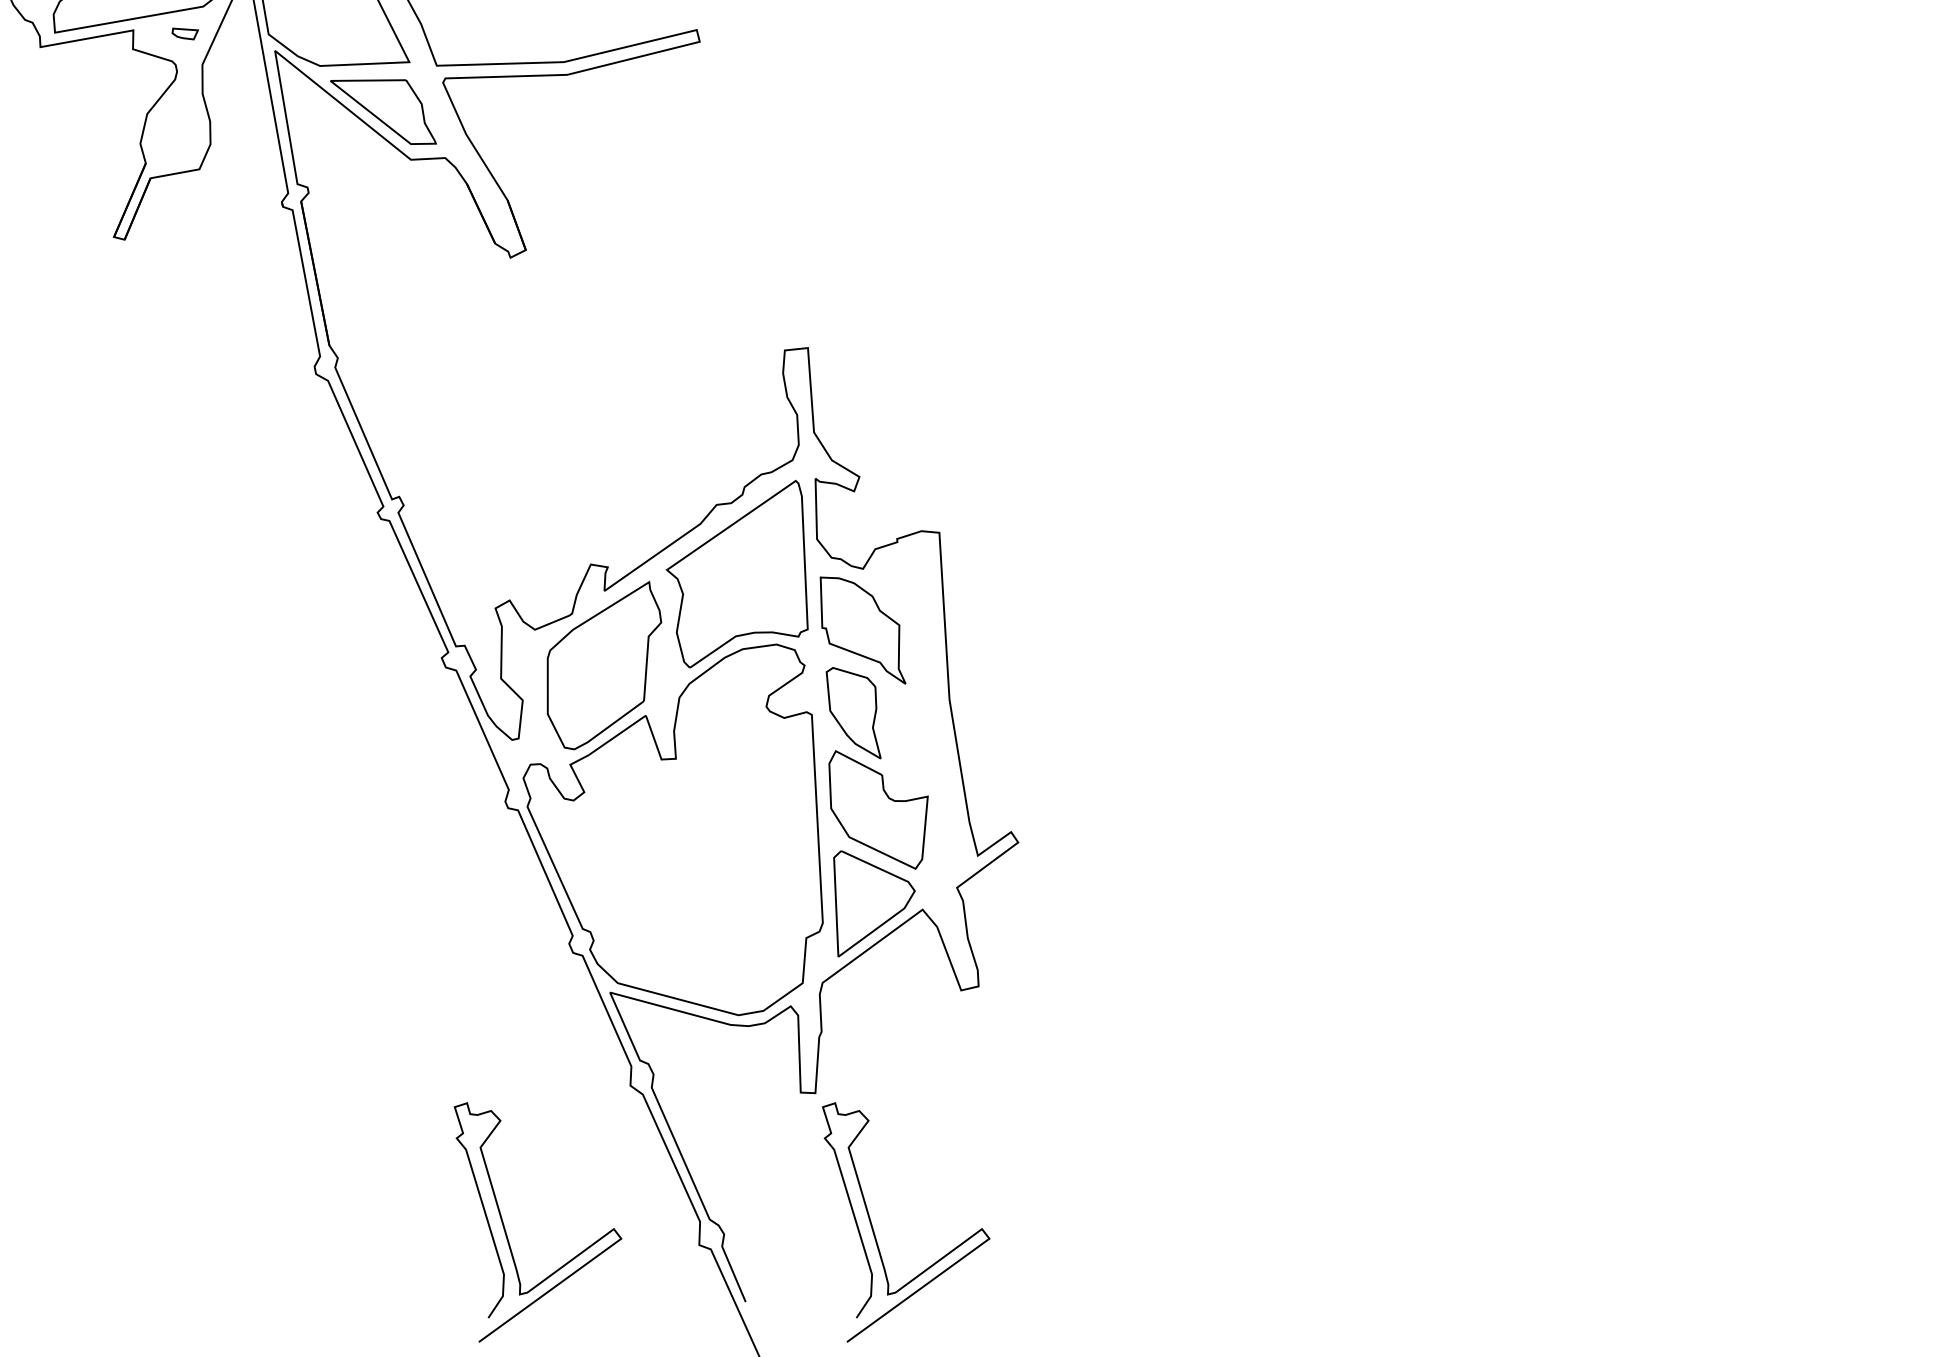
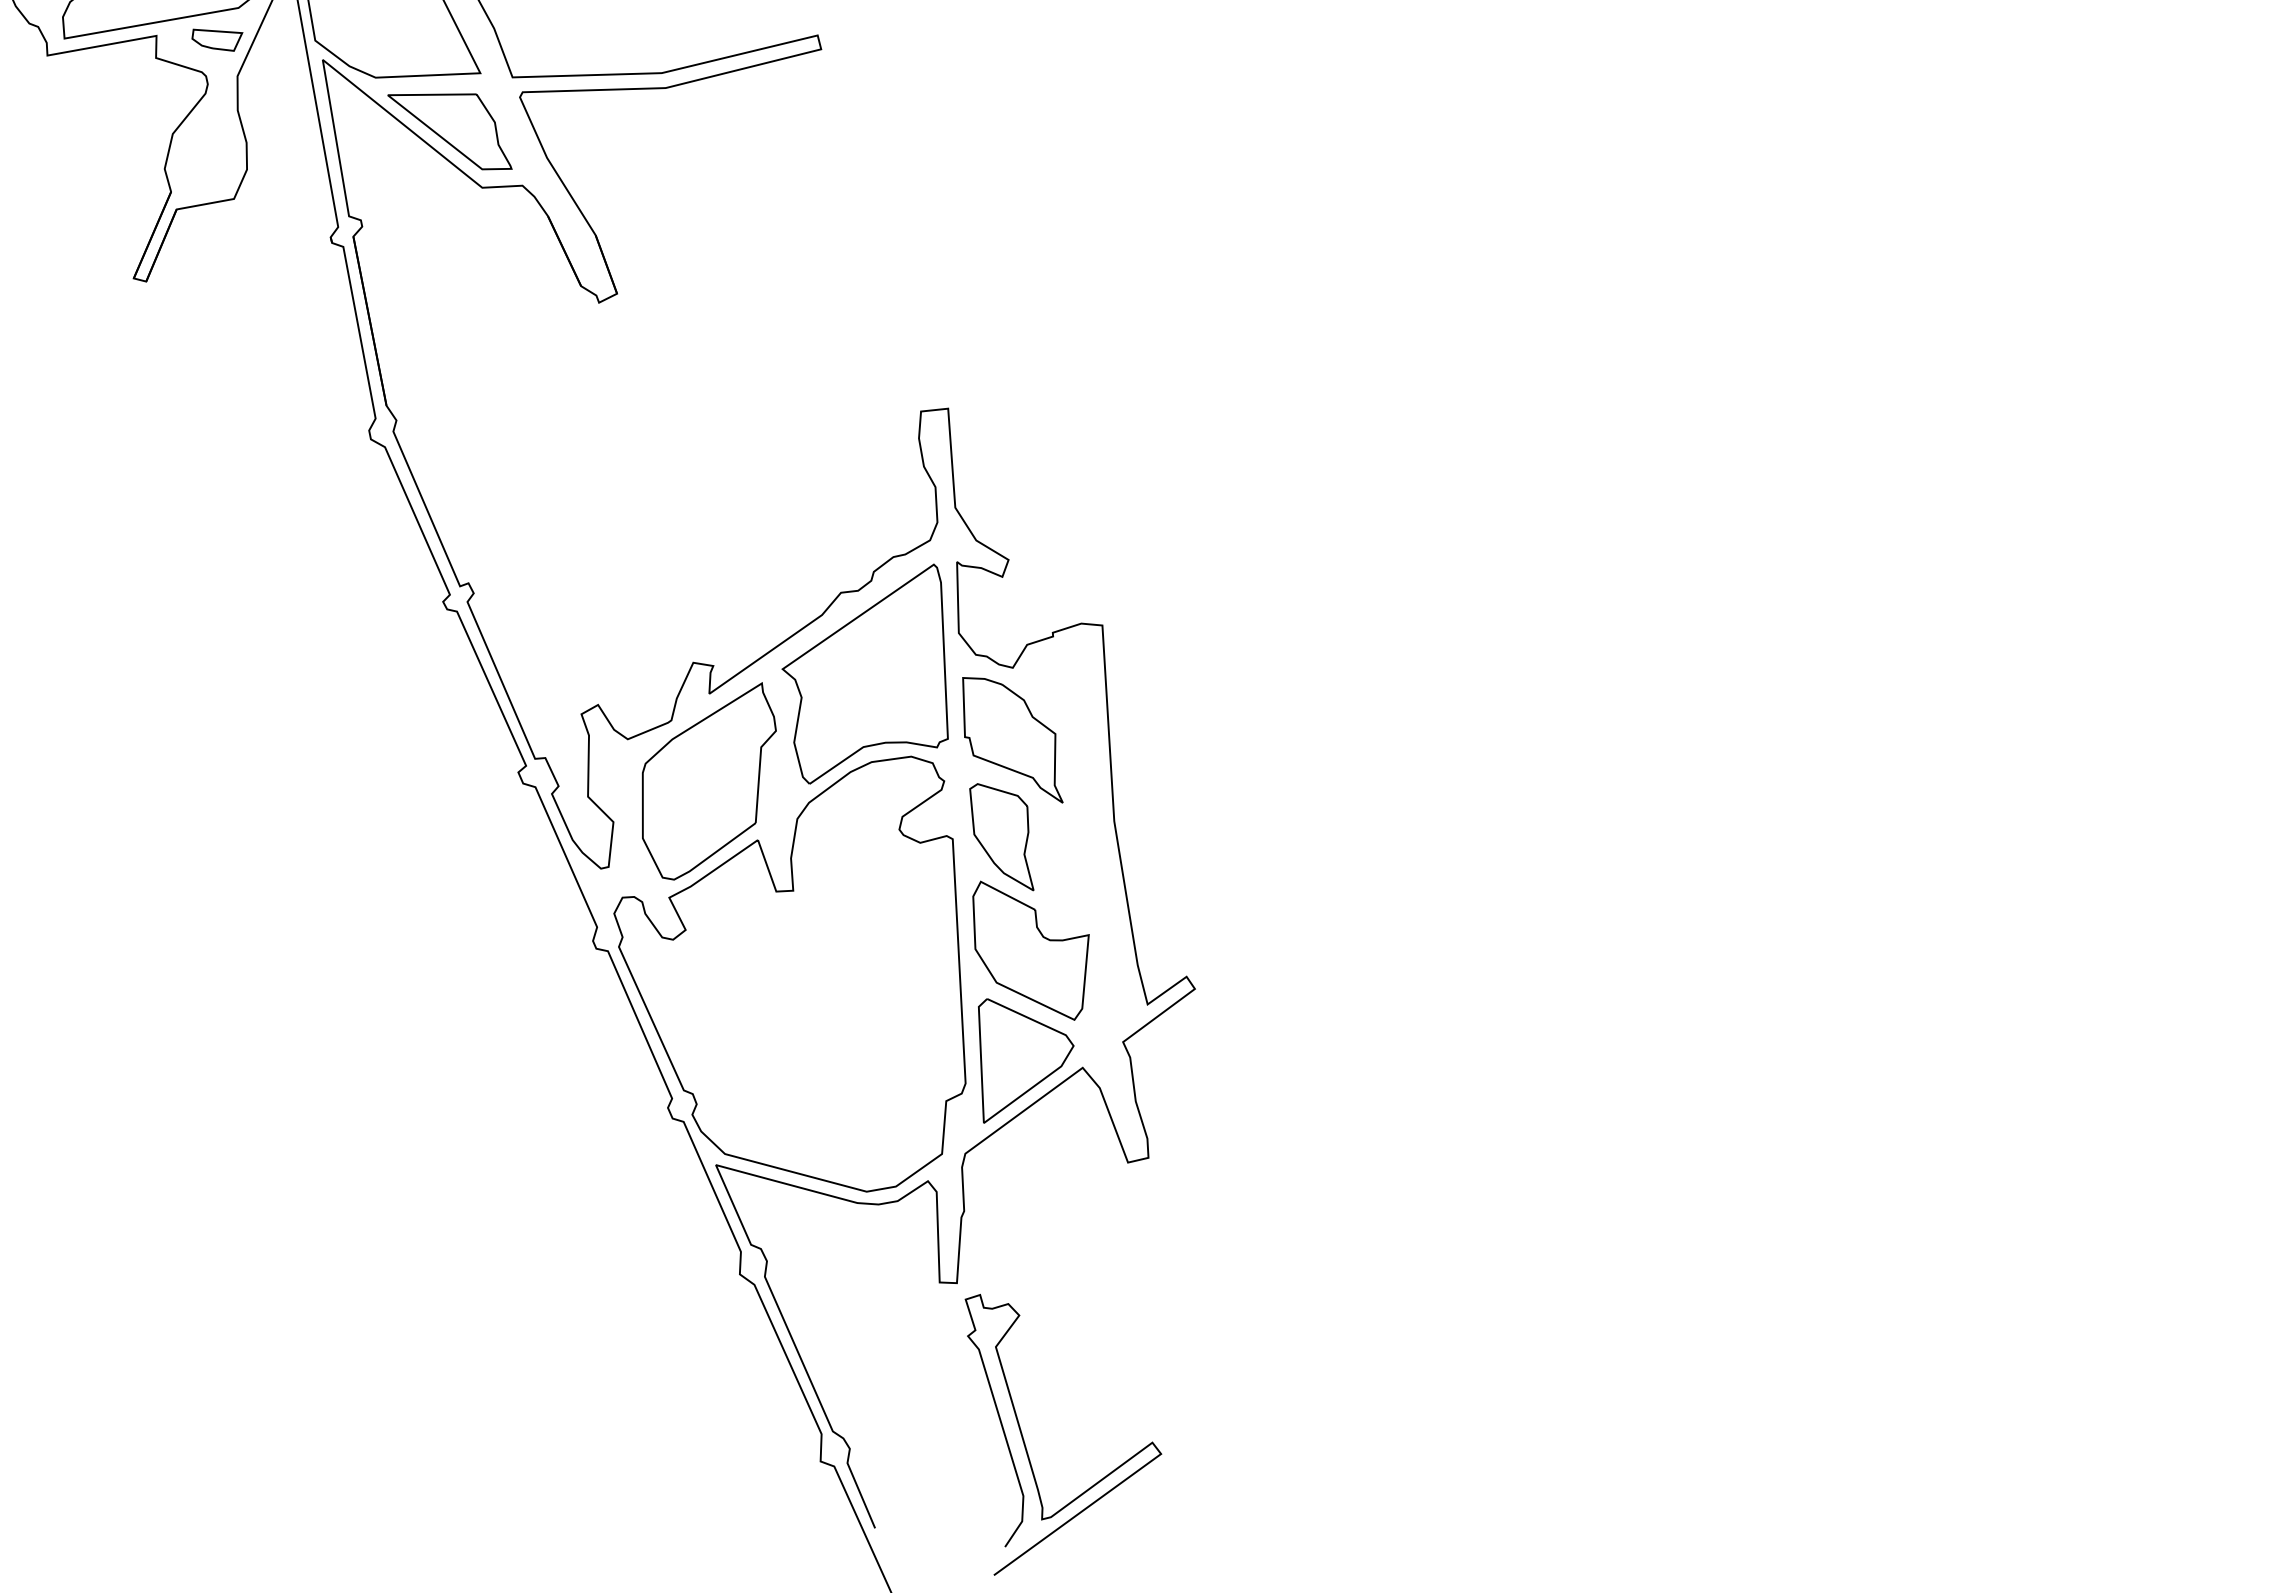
part: (185, 33) -> (217, 39), size x1.67
curve: (506, 1232) -> (594, 1446), removed

